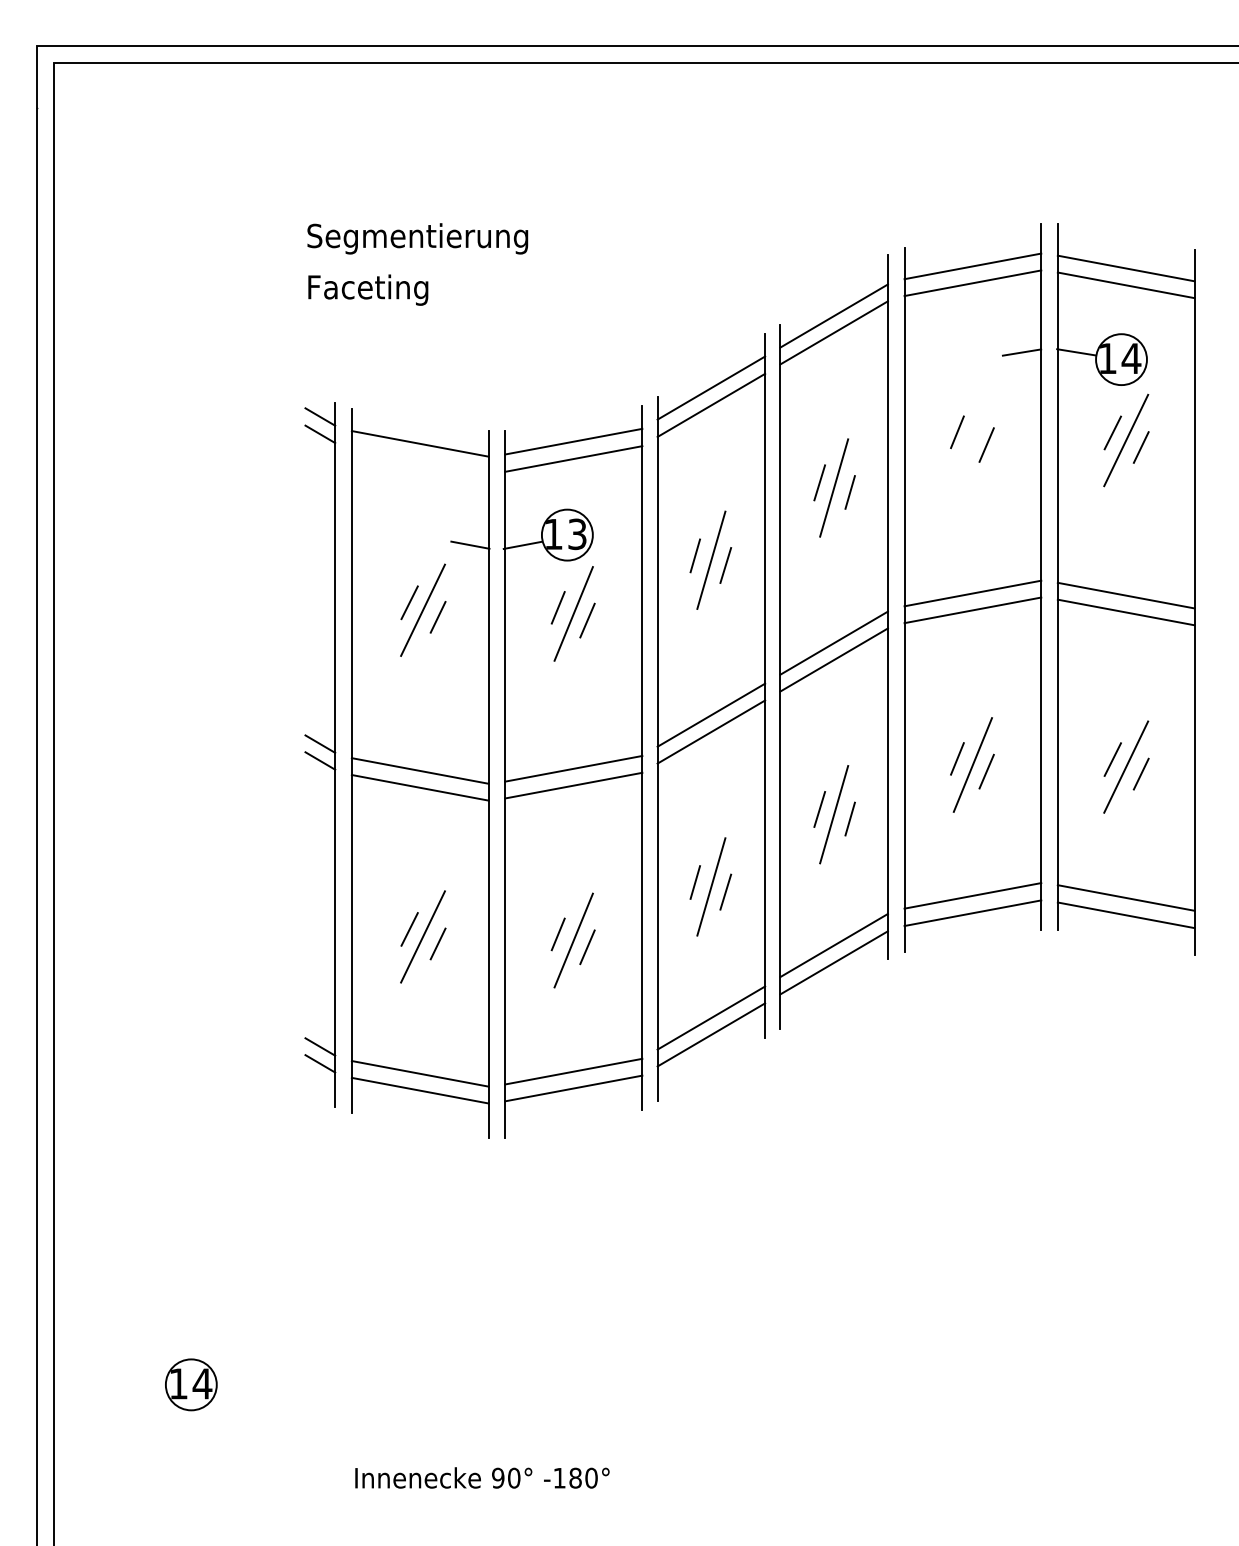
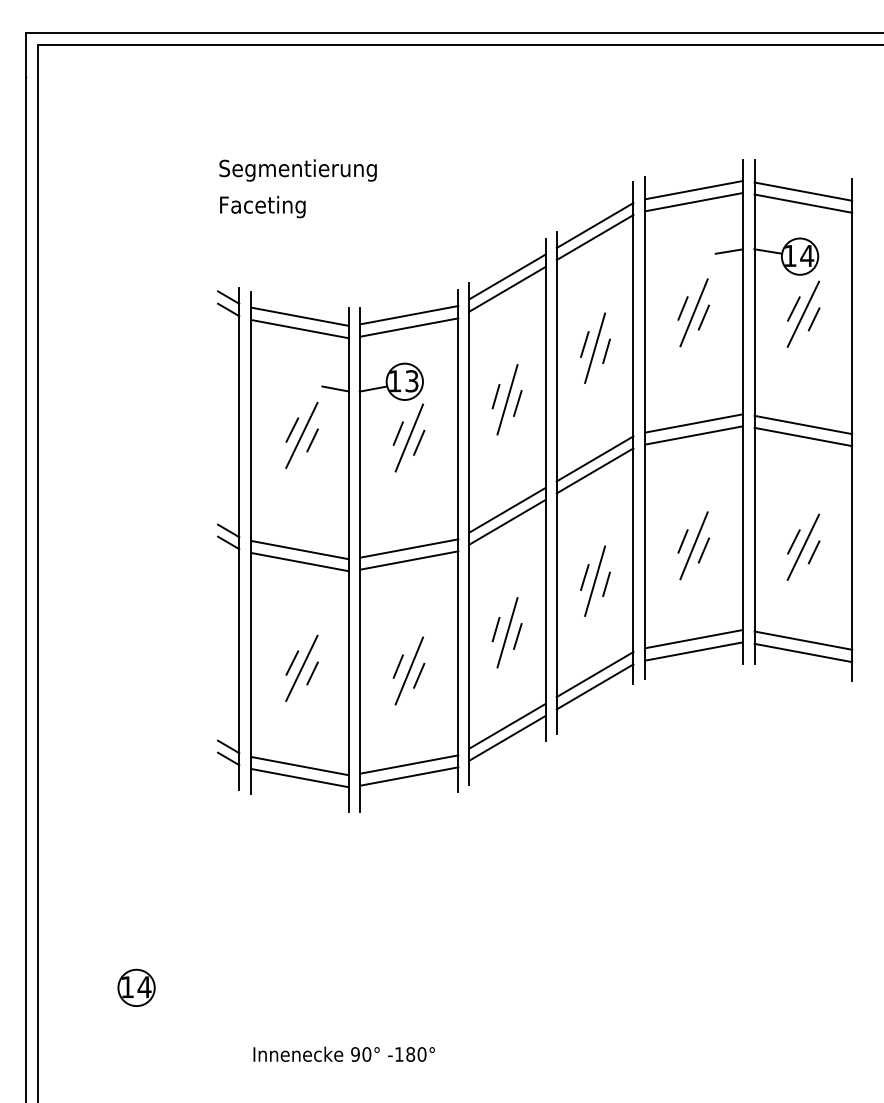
line: (972, 437) -> (693, 312), added
line: (419, 460) -> (299, 328), added

